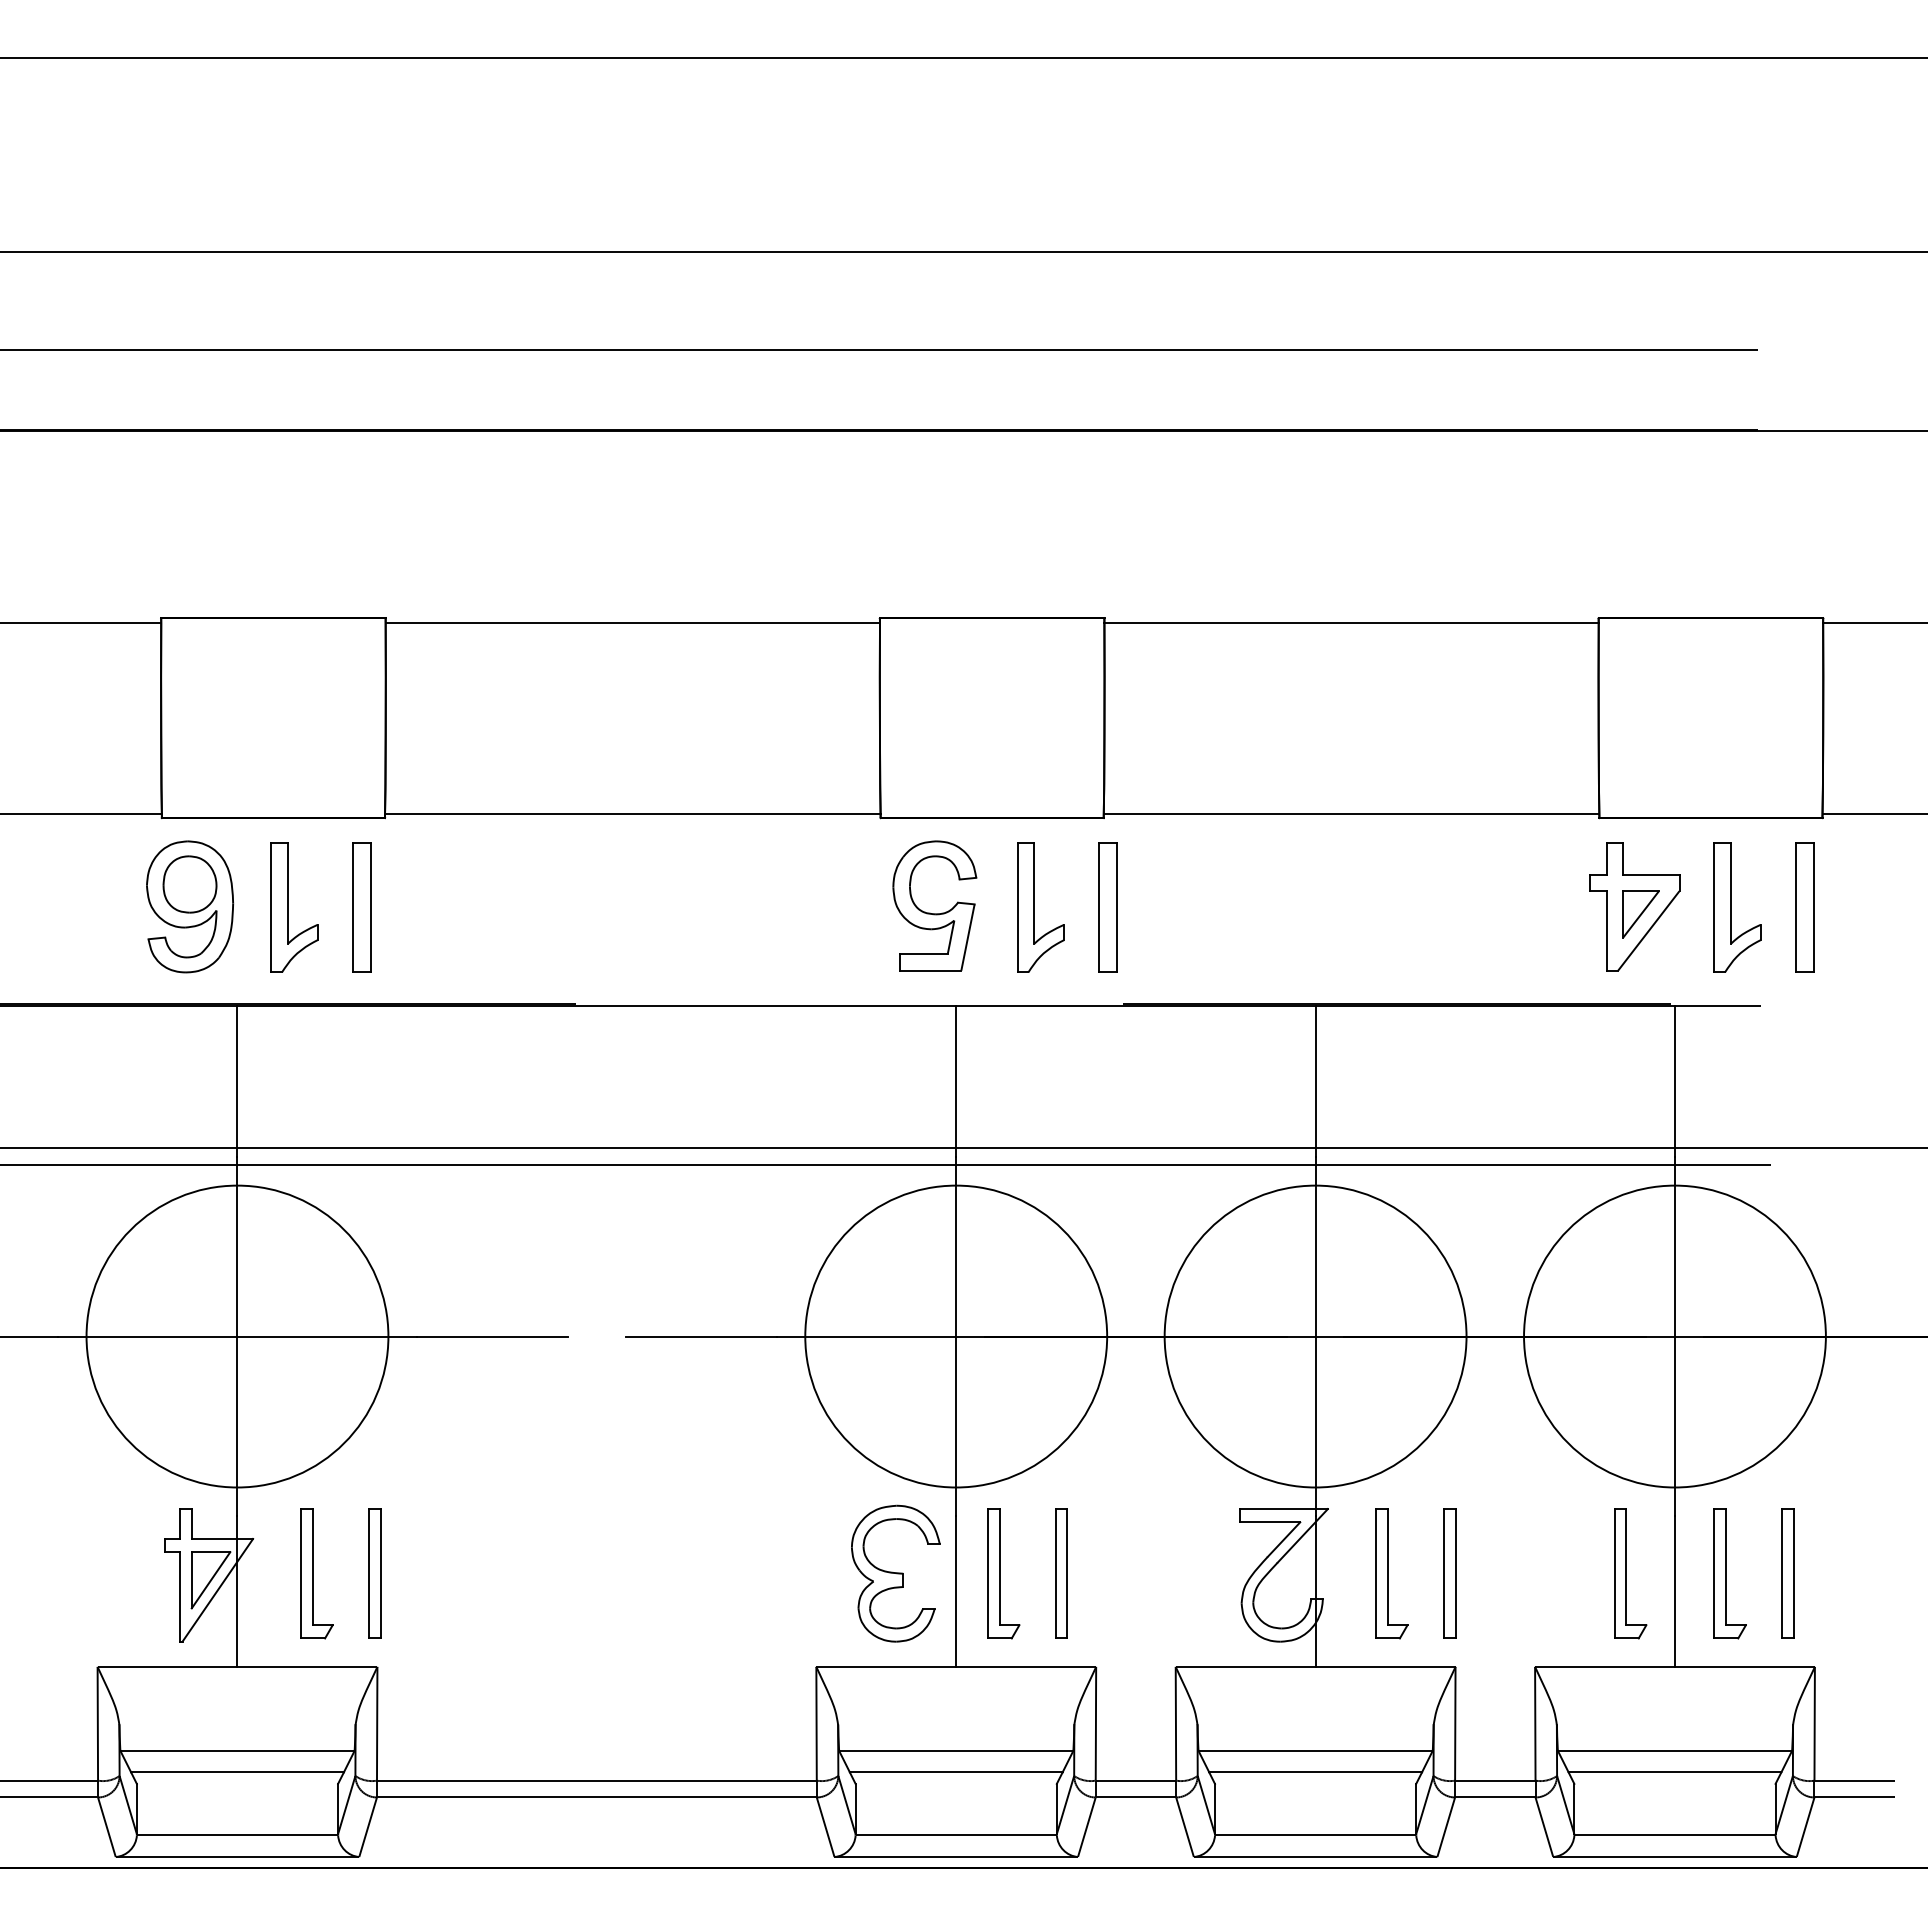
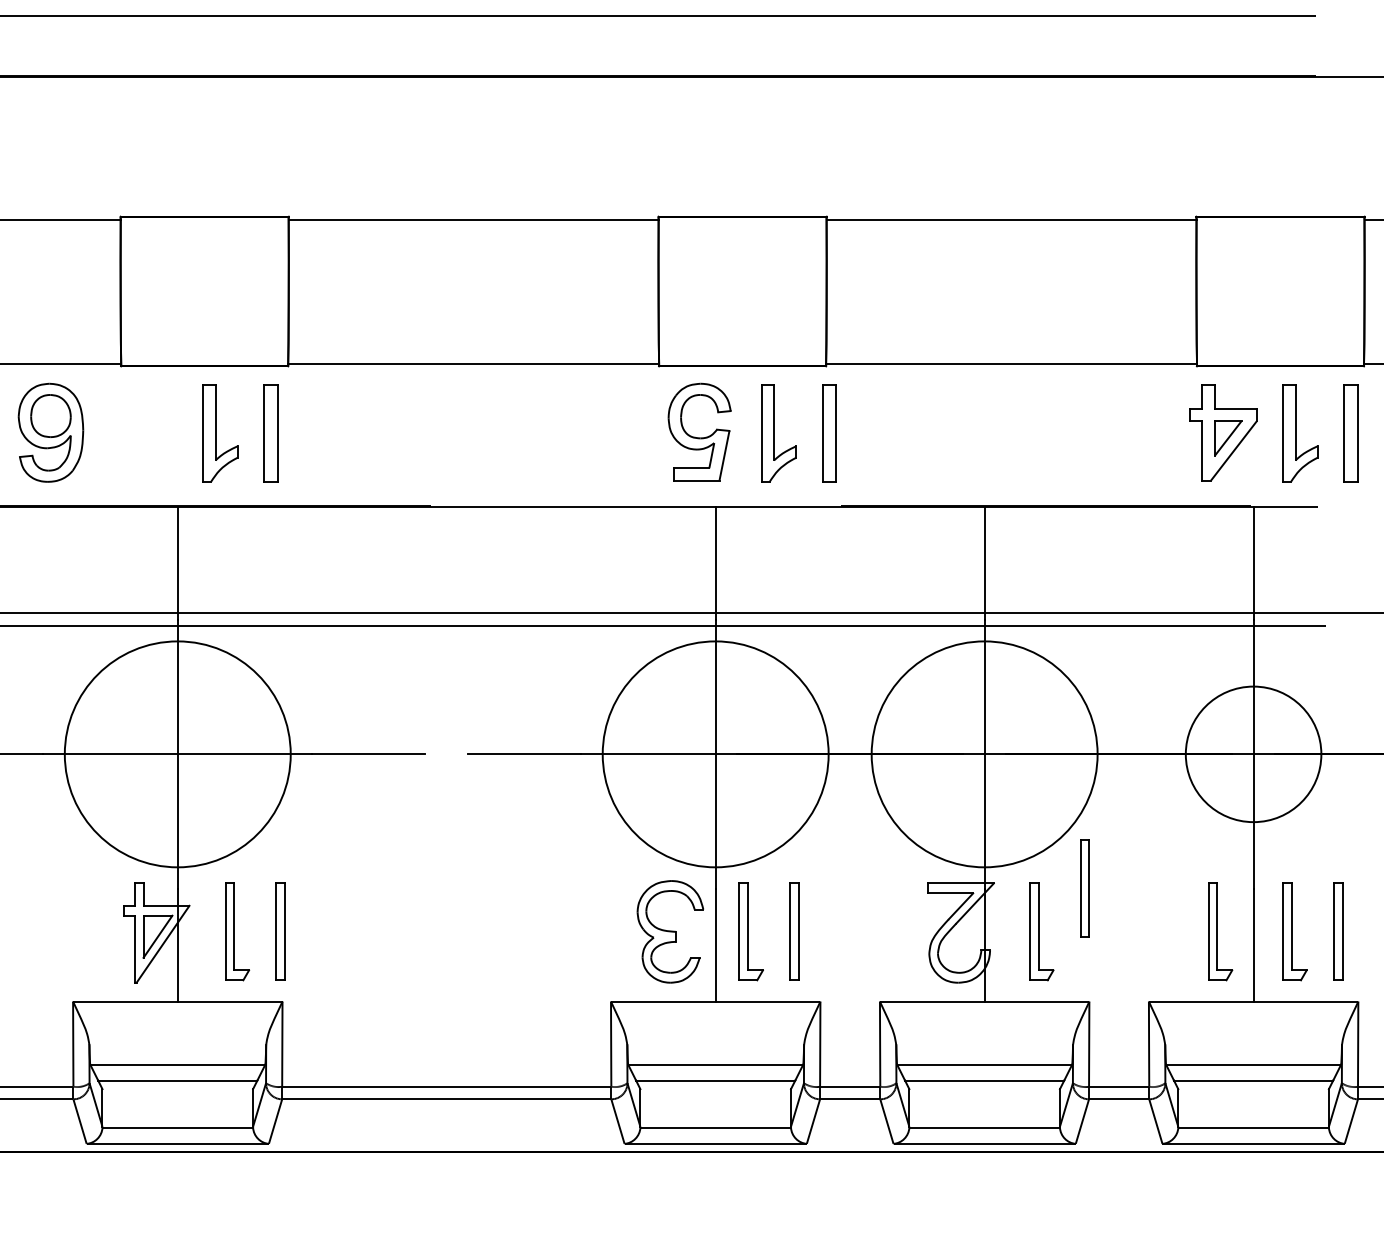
part: (190, 906) -> (51, 432), moved
circle: (1674, 1336) -> (1253, 754), size x0.6
part: (1449, 1573) -> (1084, 888), moved

